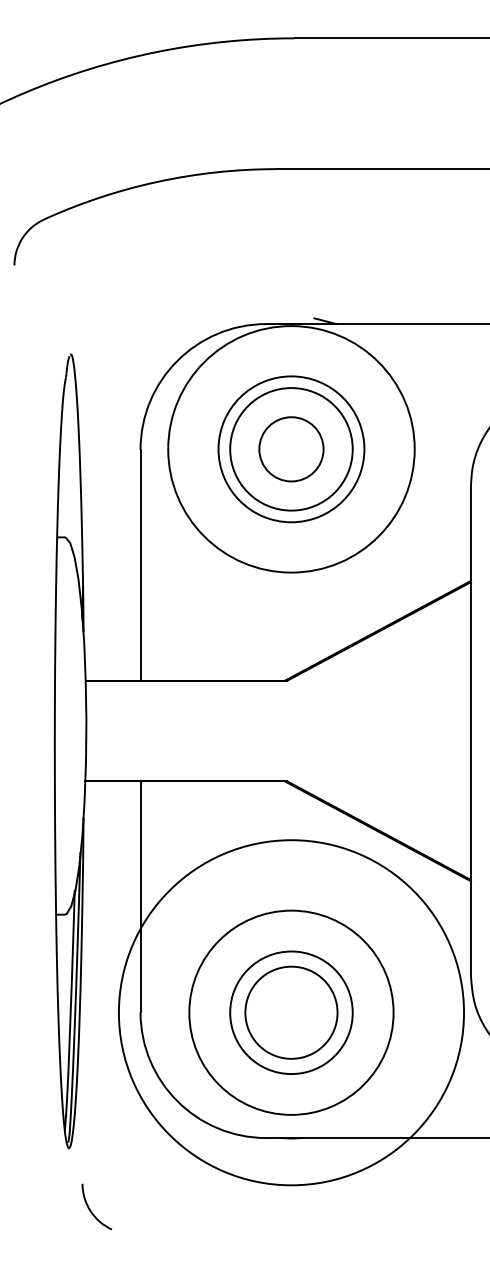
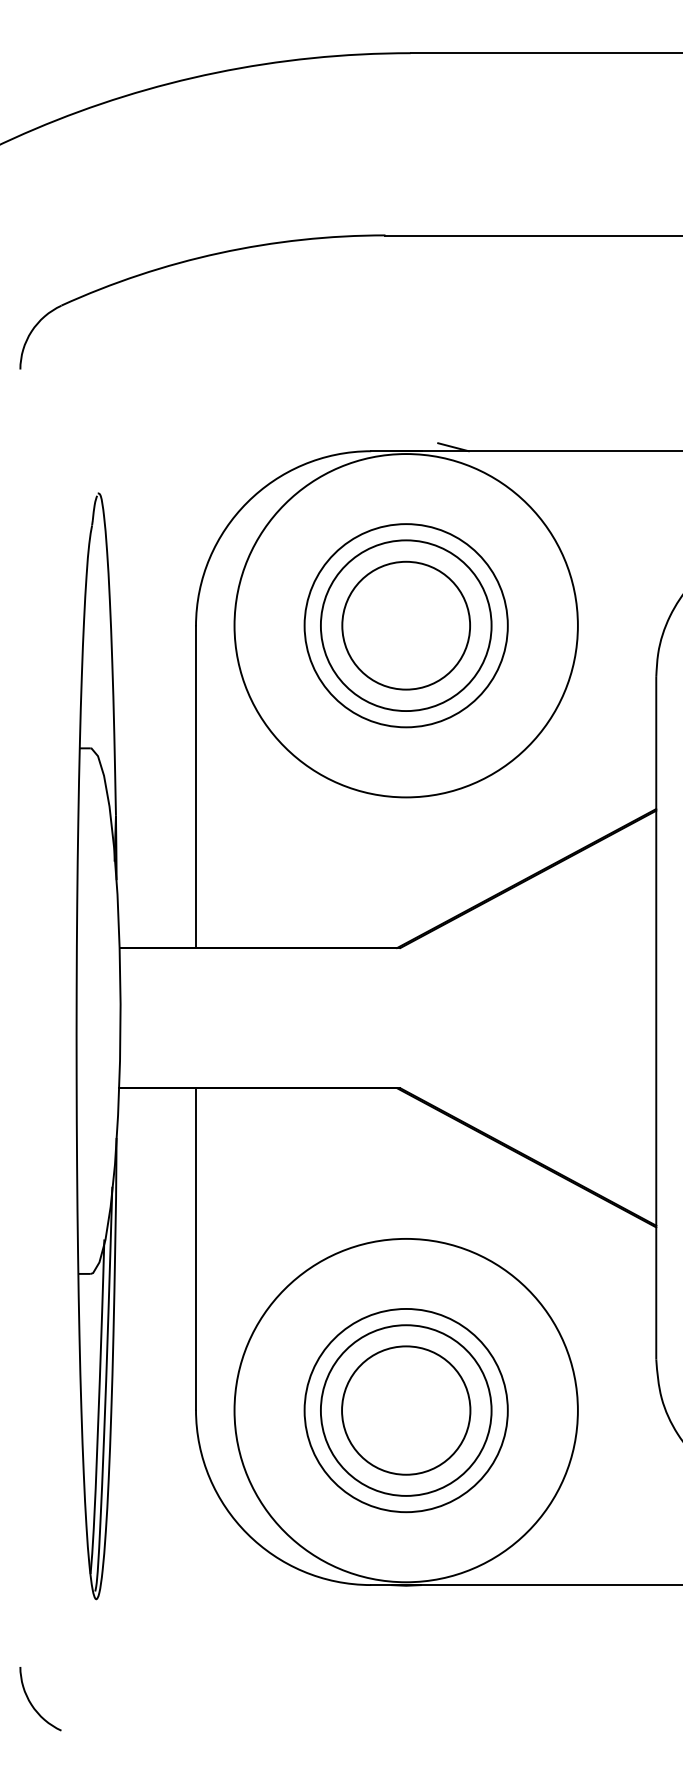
circle: (291, 449) -> (406, 625), size x1.43
circle: (291, 1012) -> (406, 1410), size x0.71
circle: (291, 1012) -> (406, 1410), size x0.71
curve: (90, 1208) -> (31, 1701), moved

